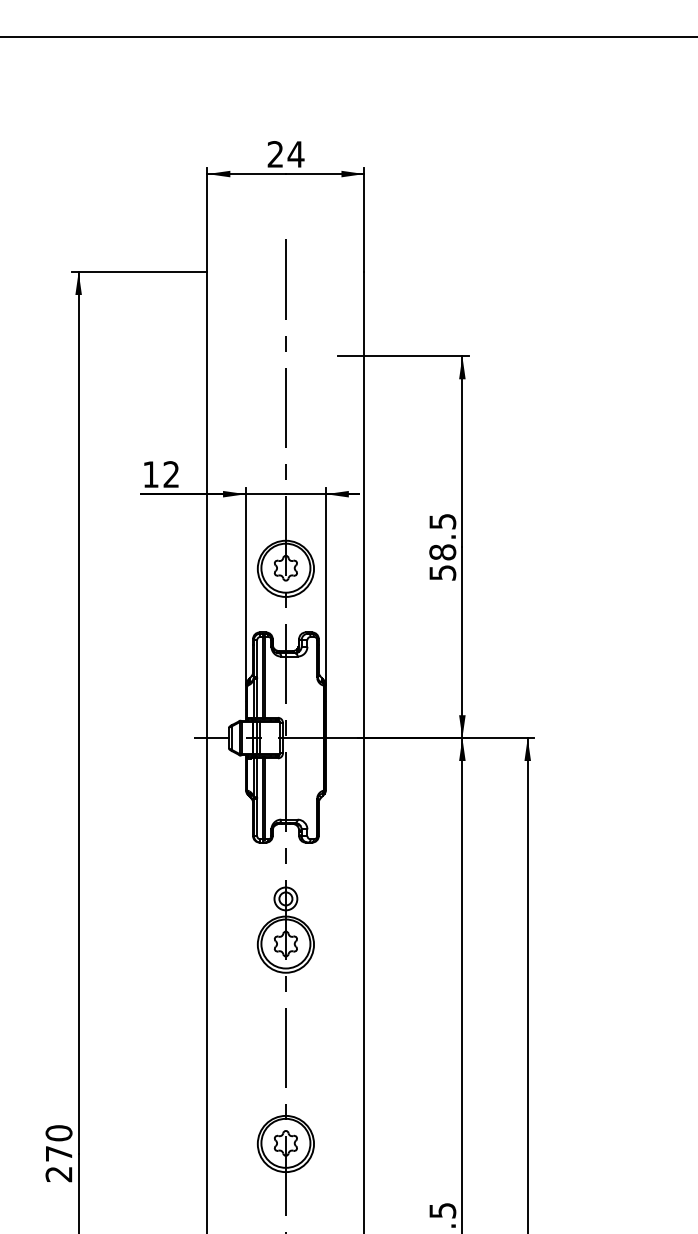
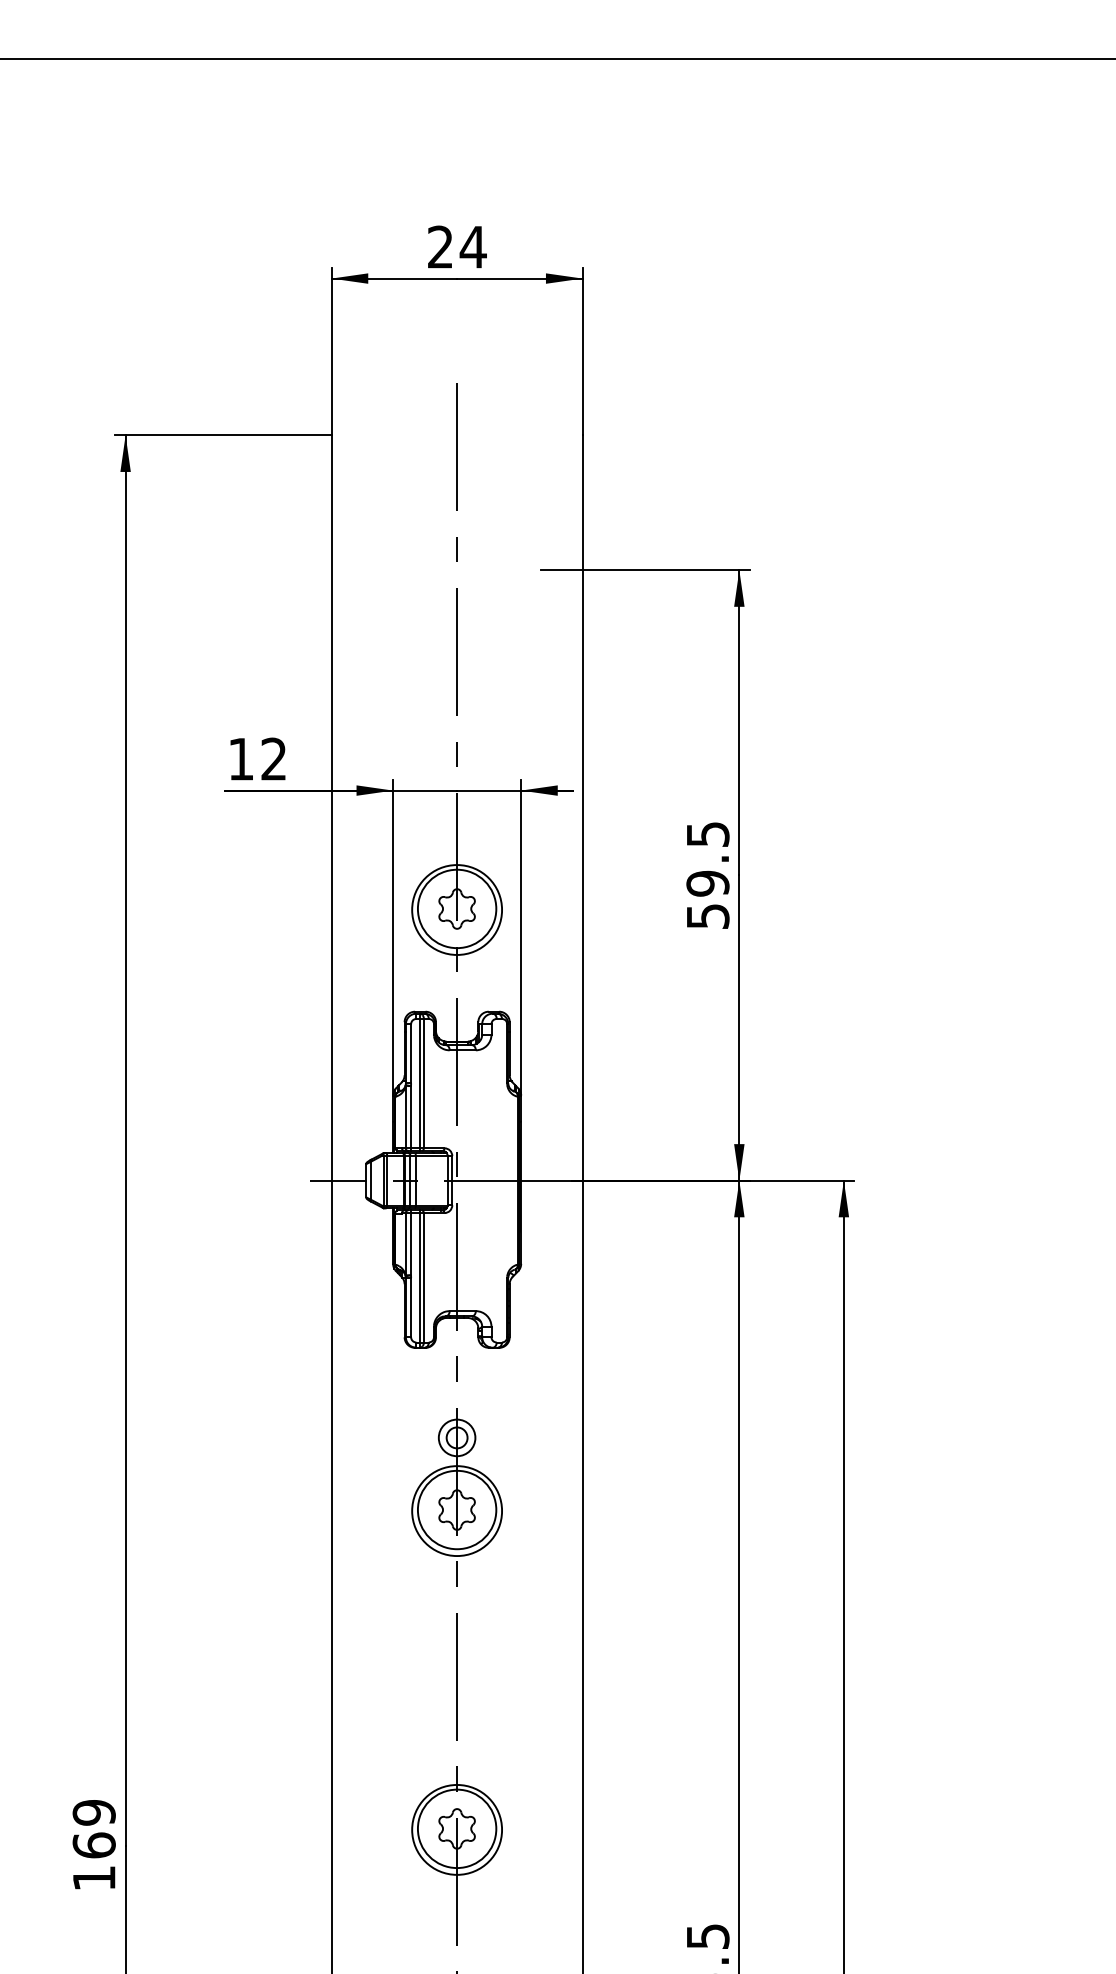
text: (442, 552) -> (707, 883), 58.5 -> 59.5
text: (58, 1153) -> (93, 1845), 270 -> 169

